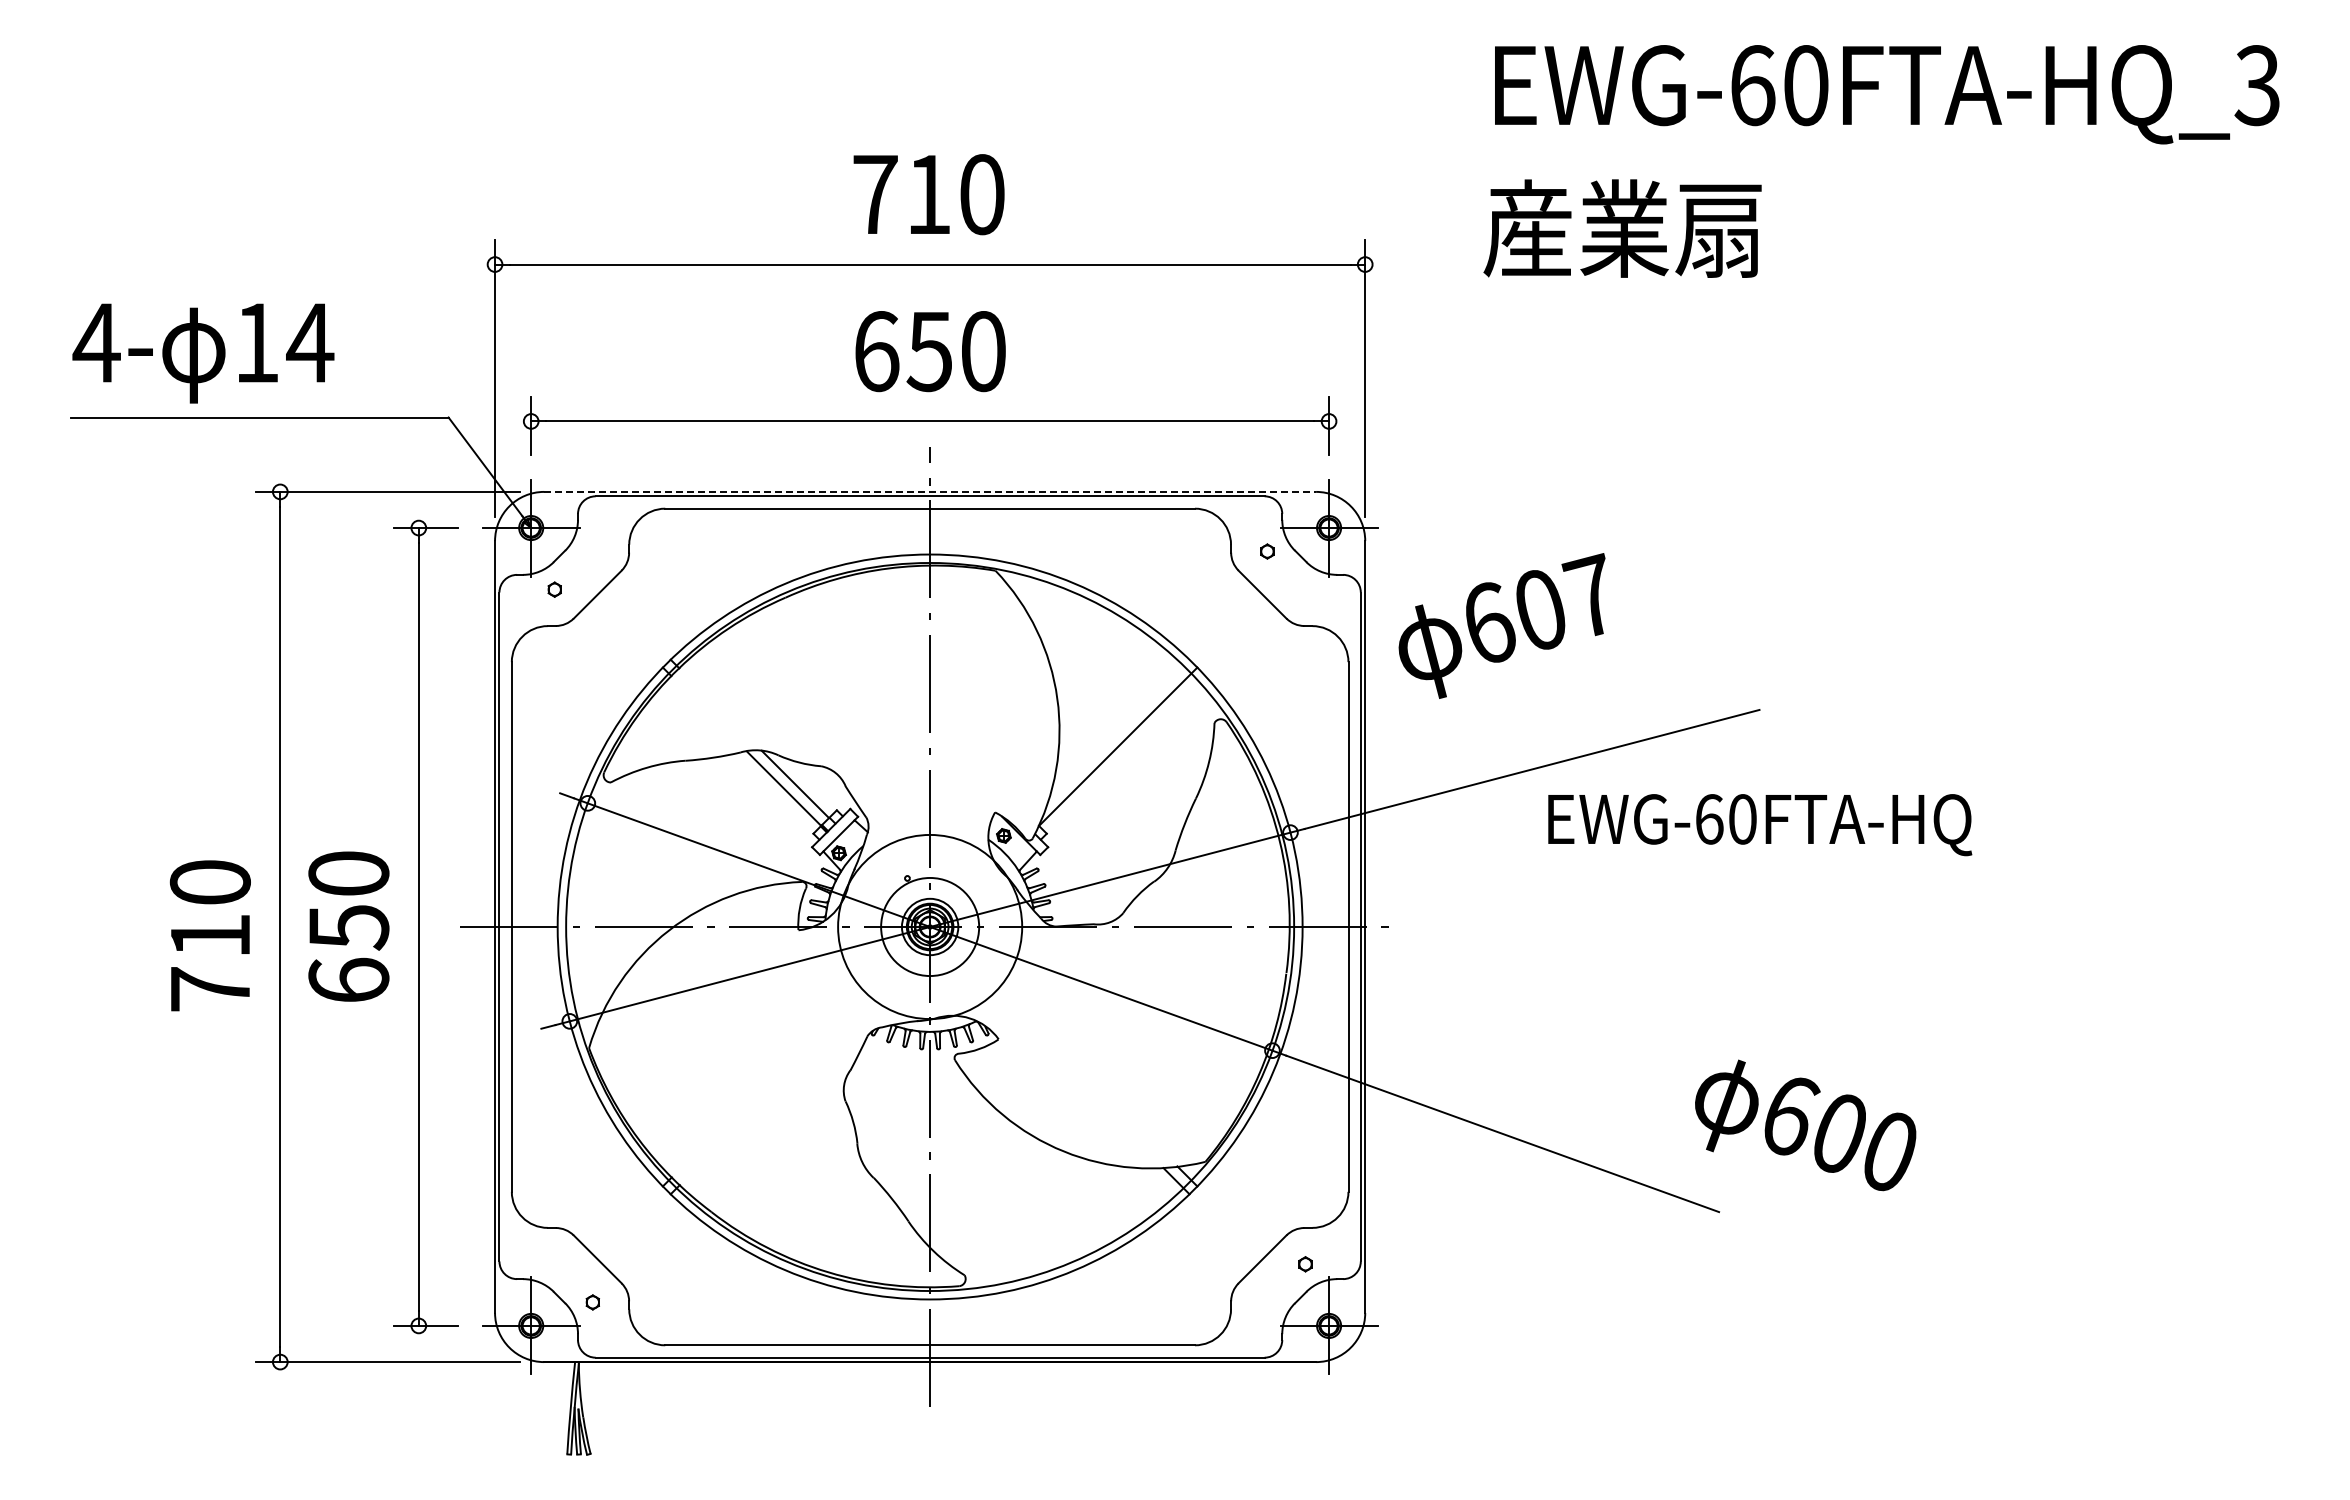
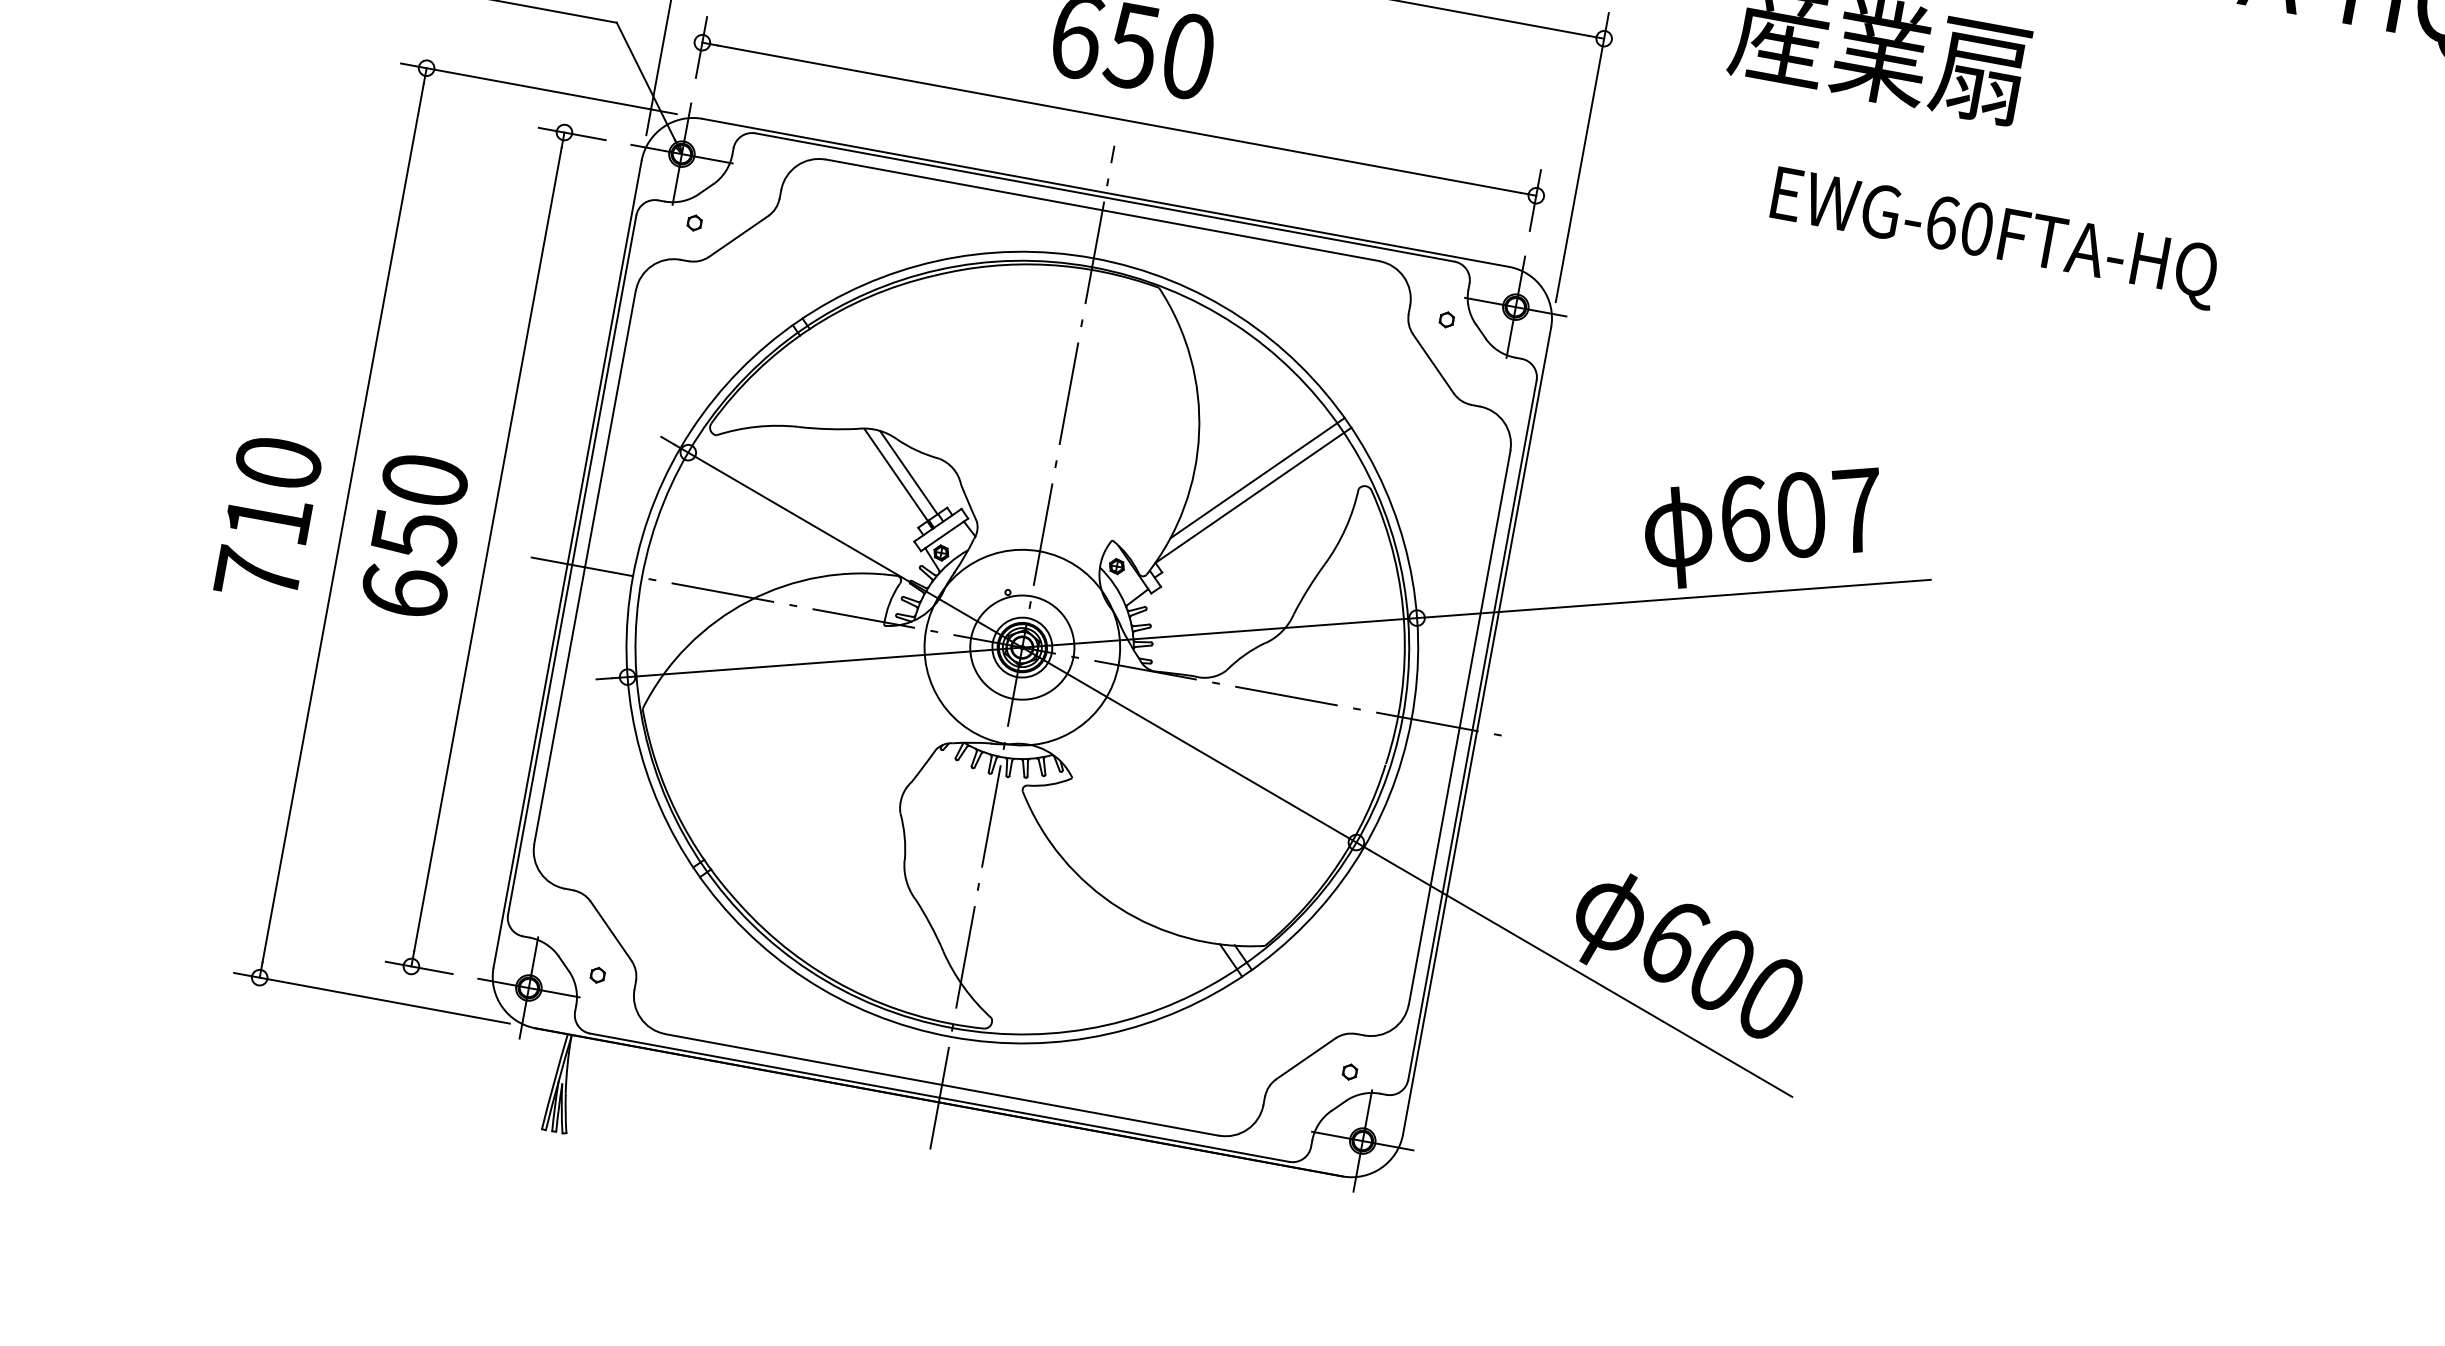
line: (930, 491) -> (1106, 192), dashed -> solid
text: (1501, 625) -> (1757, 523), moved
line: (1118, 729) -> (1257, 477), added
text: (1760, 825) -> (1994, 238), moved
text: (1805, 1125) -> (1687, 955), moved

